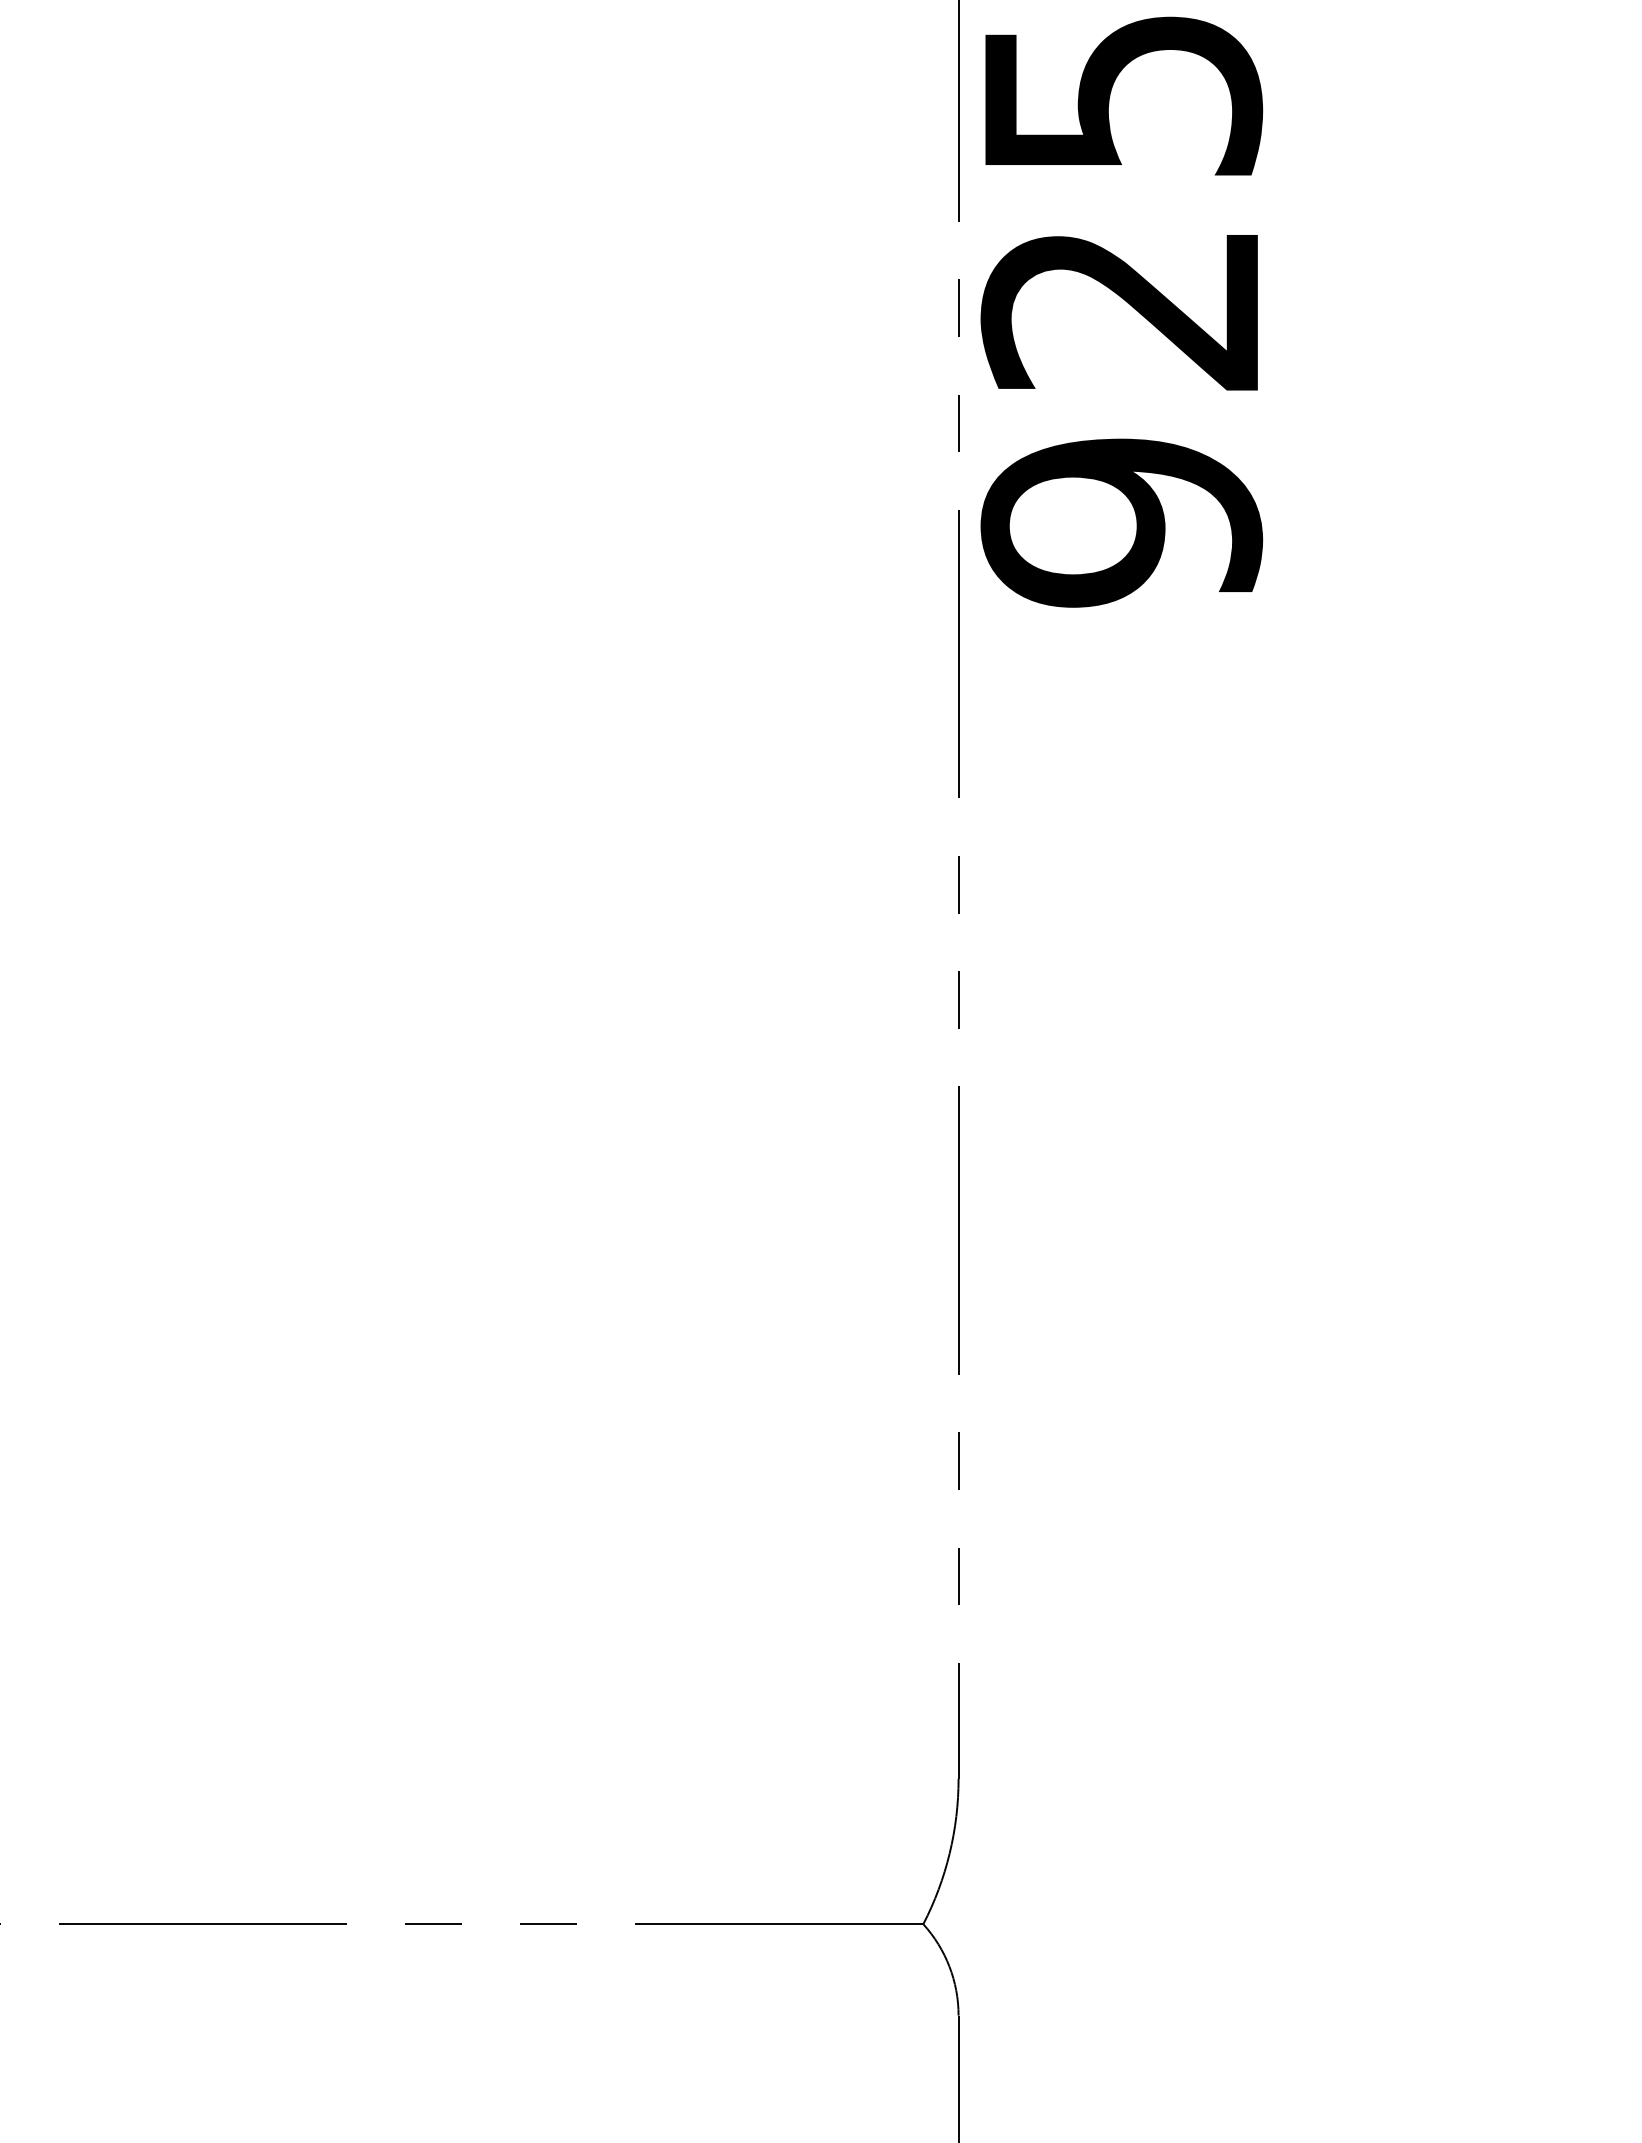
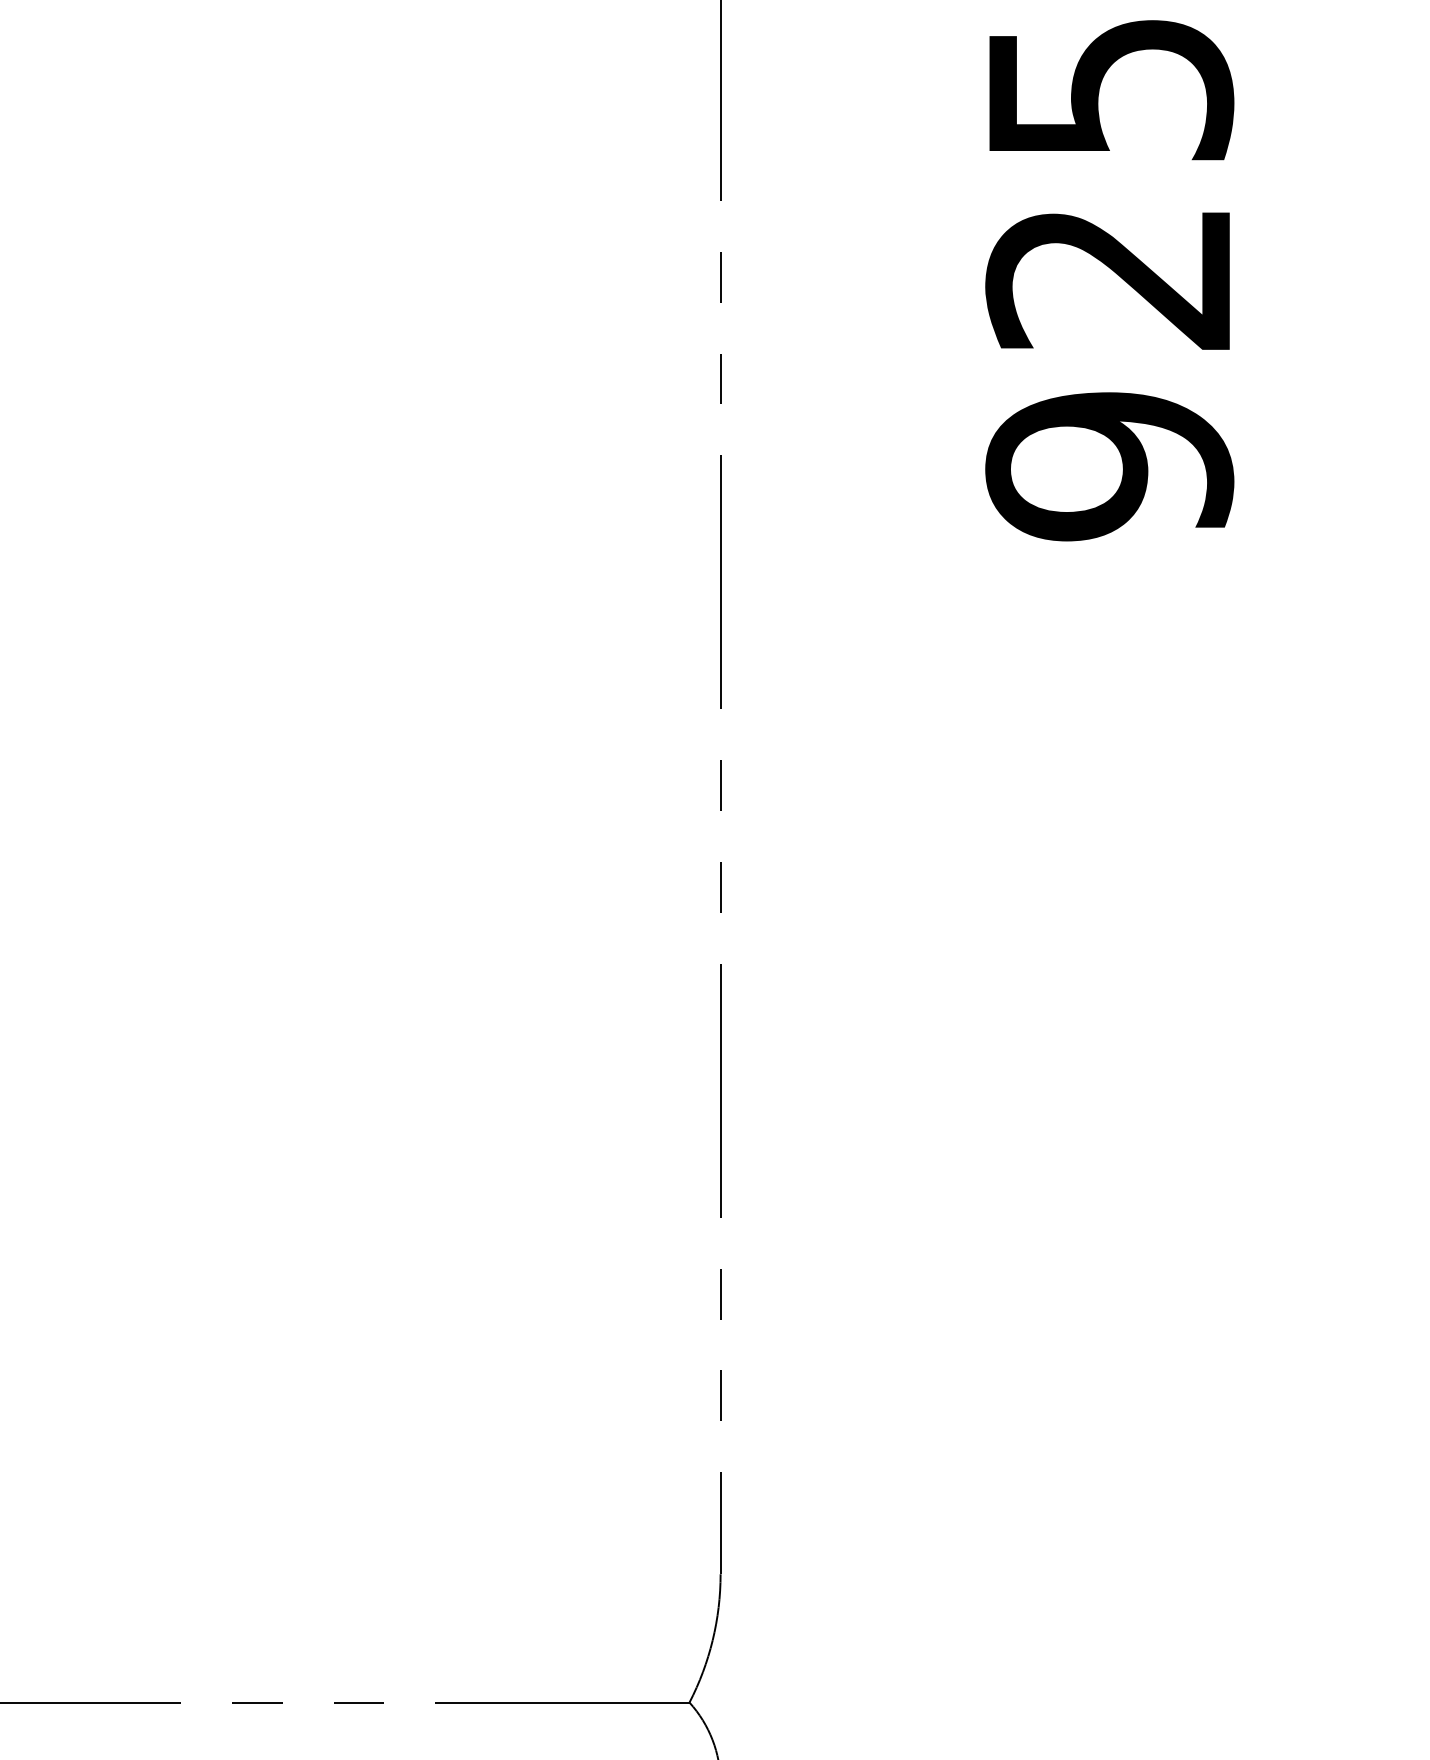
text: (1121, 311) -> (1109, 280), moved

